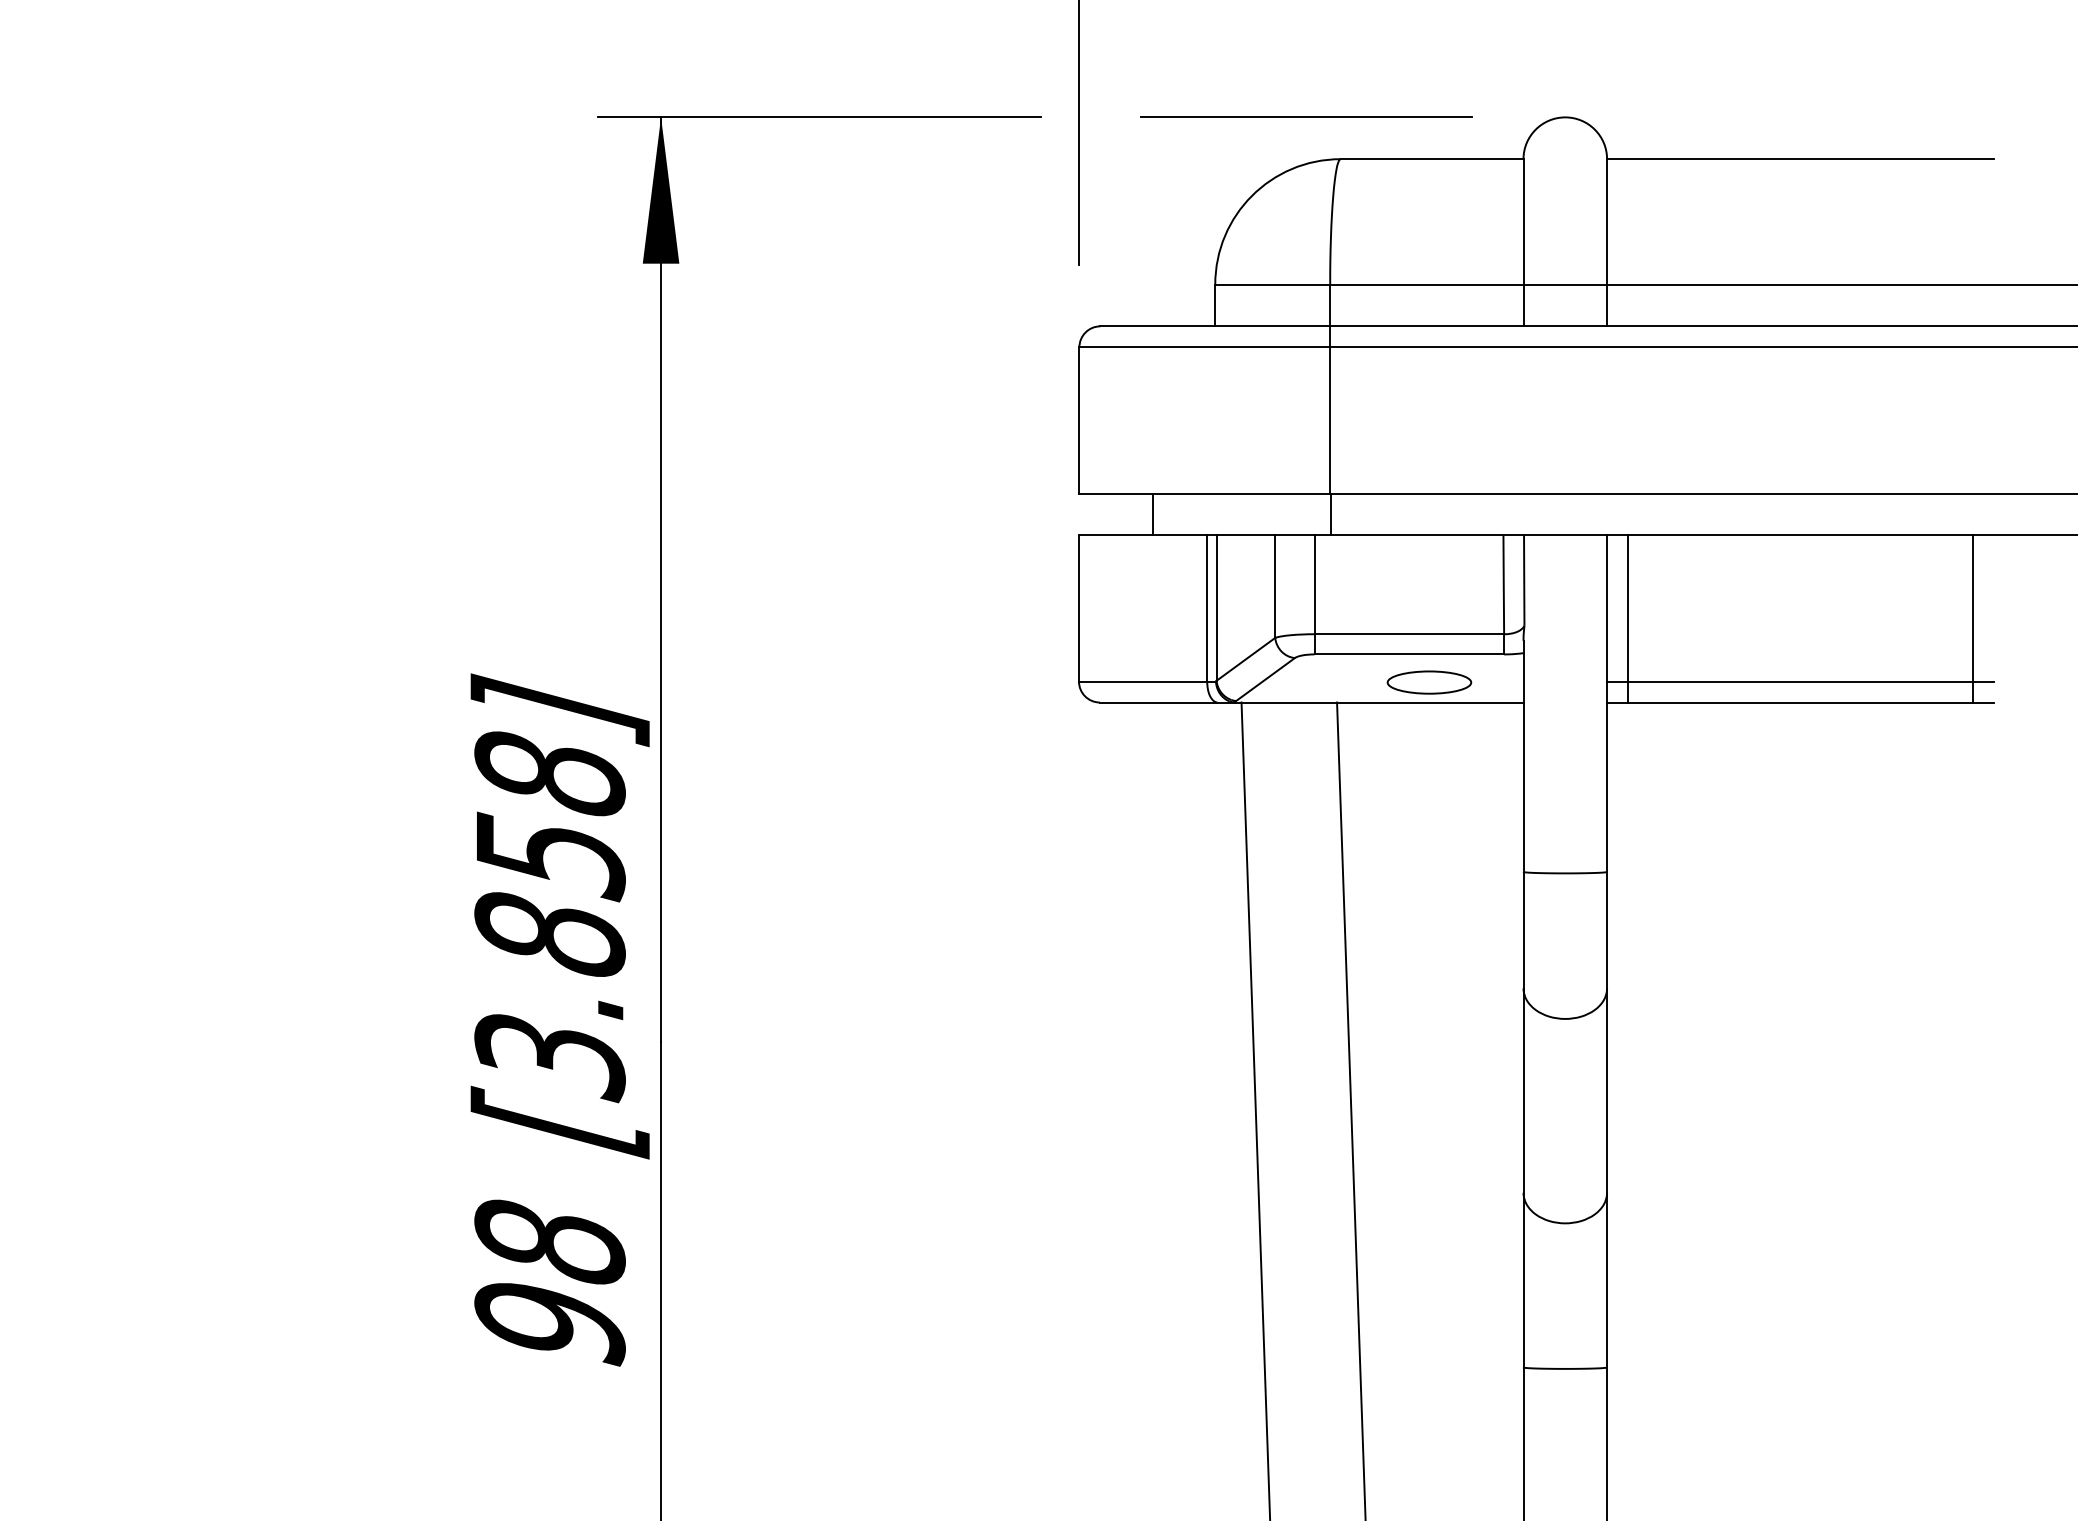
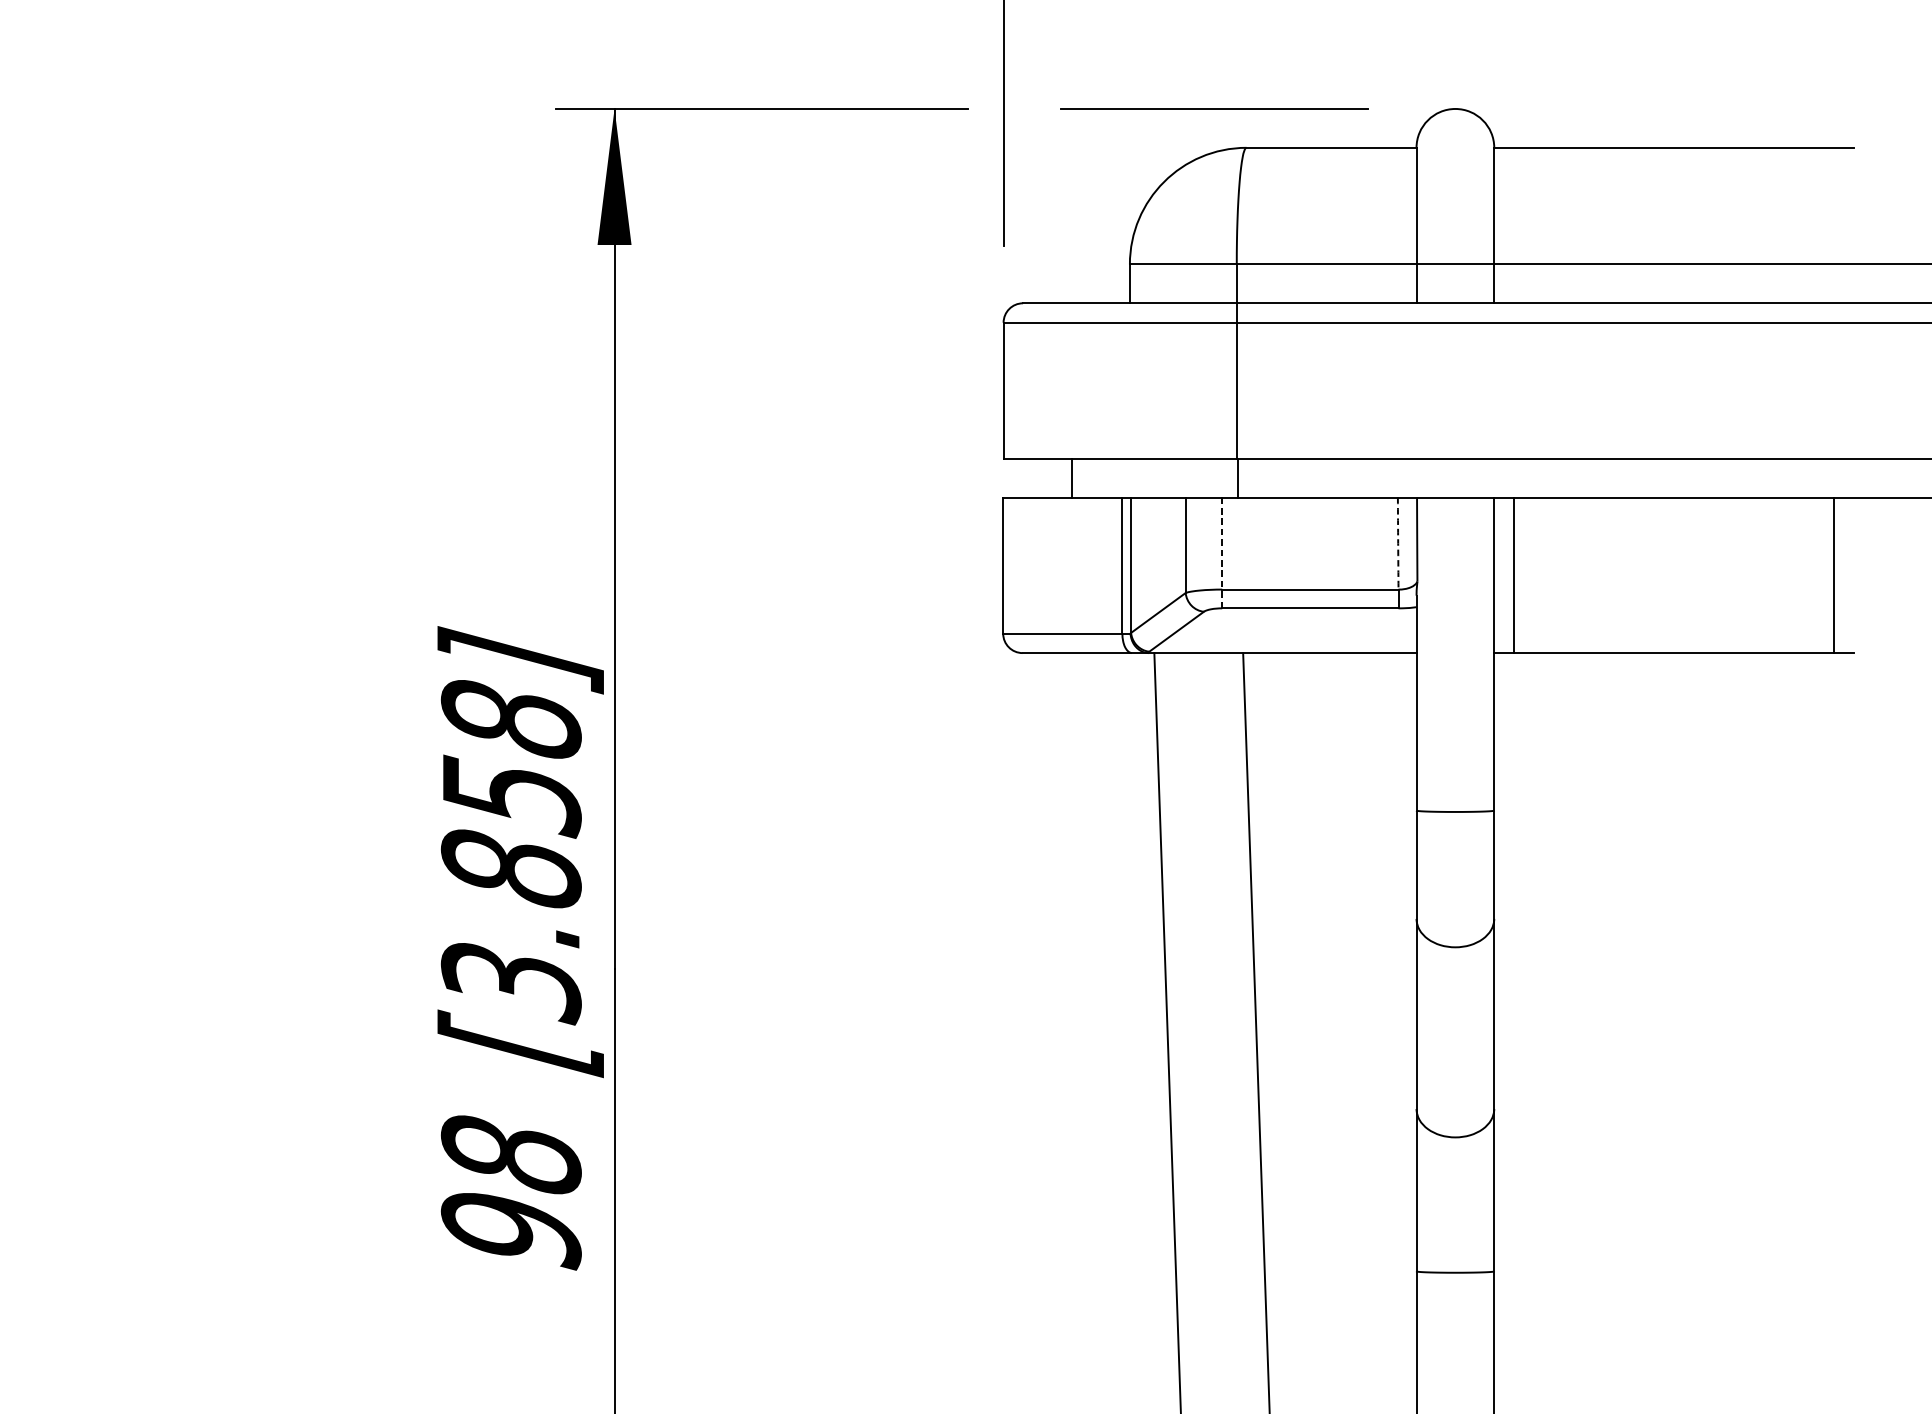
arc: (1503, 584) -> (1397, 543), solid -> dashed
line: (1314, 594) -> (1222, 552), solid -> dashed
line: (1800, 681) -> (1674, 633), removed
part: (1429, 682) -> (1329, 634), removed

